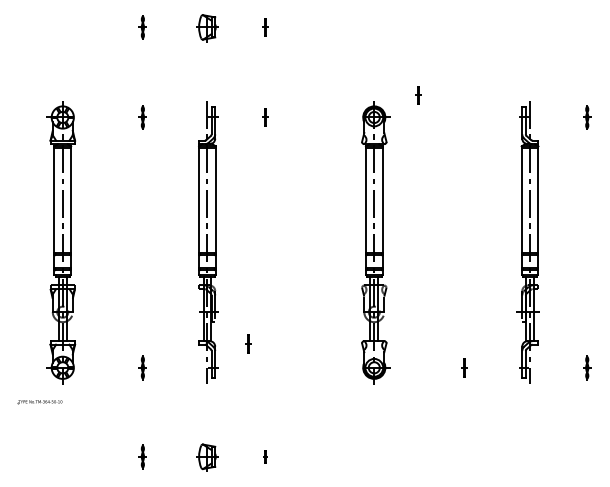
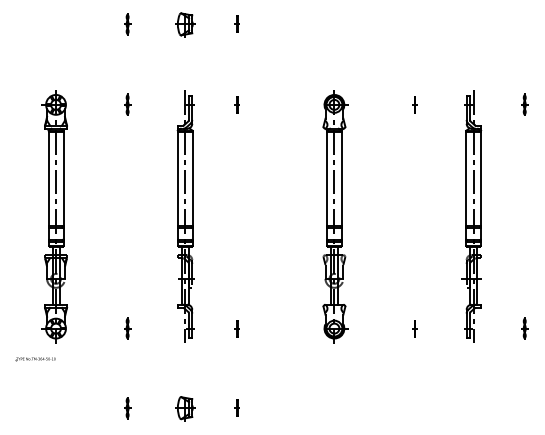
part: (418, 95) -> (415, 104), moved
part: (248, 343) -> (237, 328), moved
part: (265, 456) -> (237, 407), size x1.43

